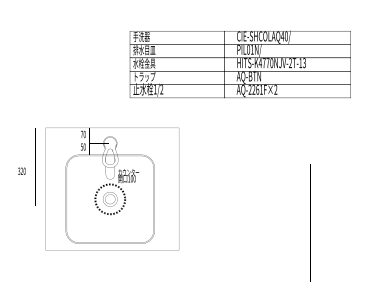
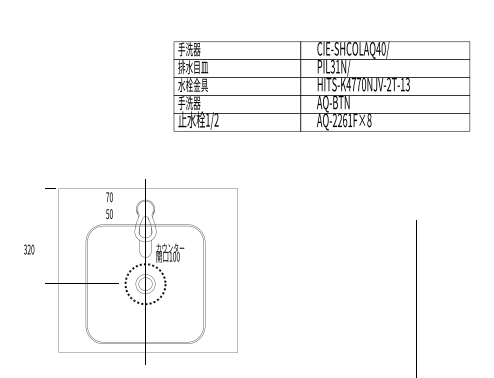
text: (248, 49) -> (332, 66), PIL01N/ -> PIL31N/
text: (144, 76) -> (193, 102), トラップ -> 手洗器
text: (275, 89) -> (369, 120), AQ-2261F×2 -> AQ-2261F×8
text: (22, 171) -> (29, 249), moved
part: (107, 189) -> (141, 271), moved

